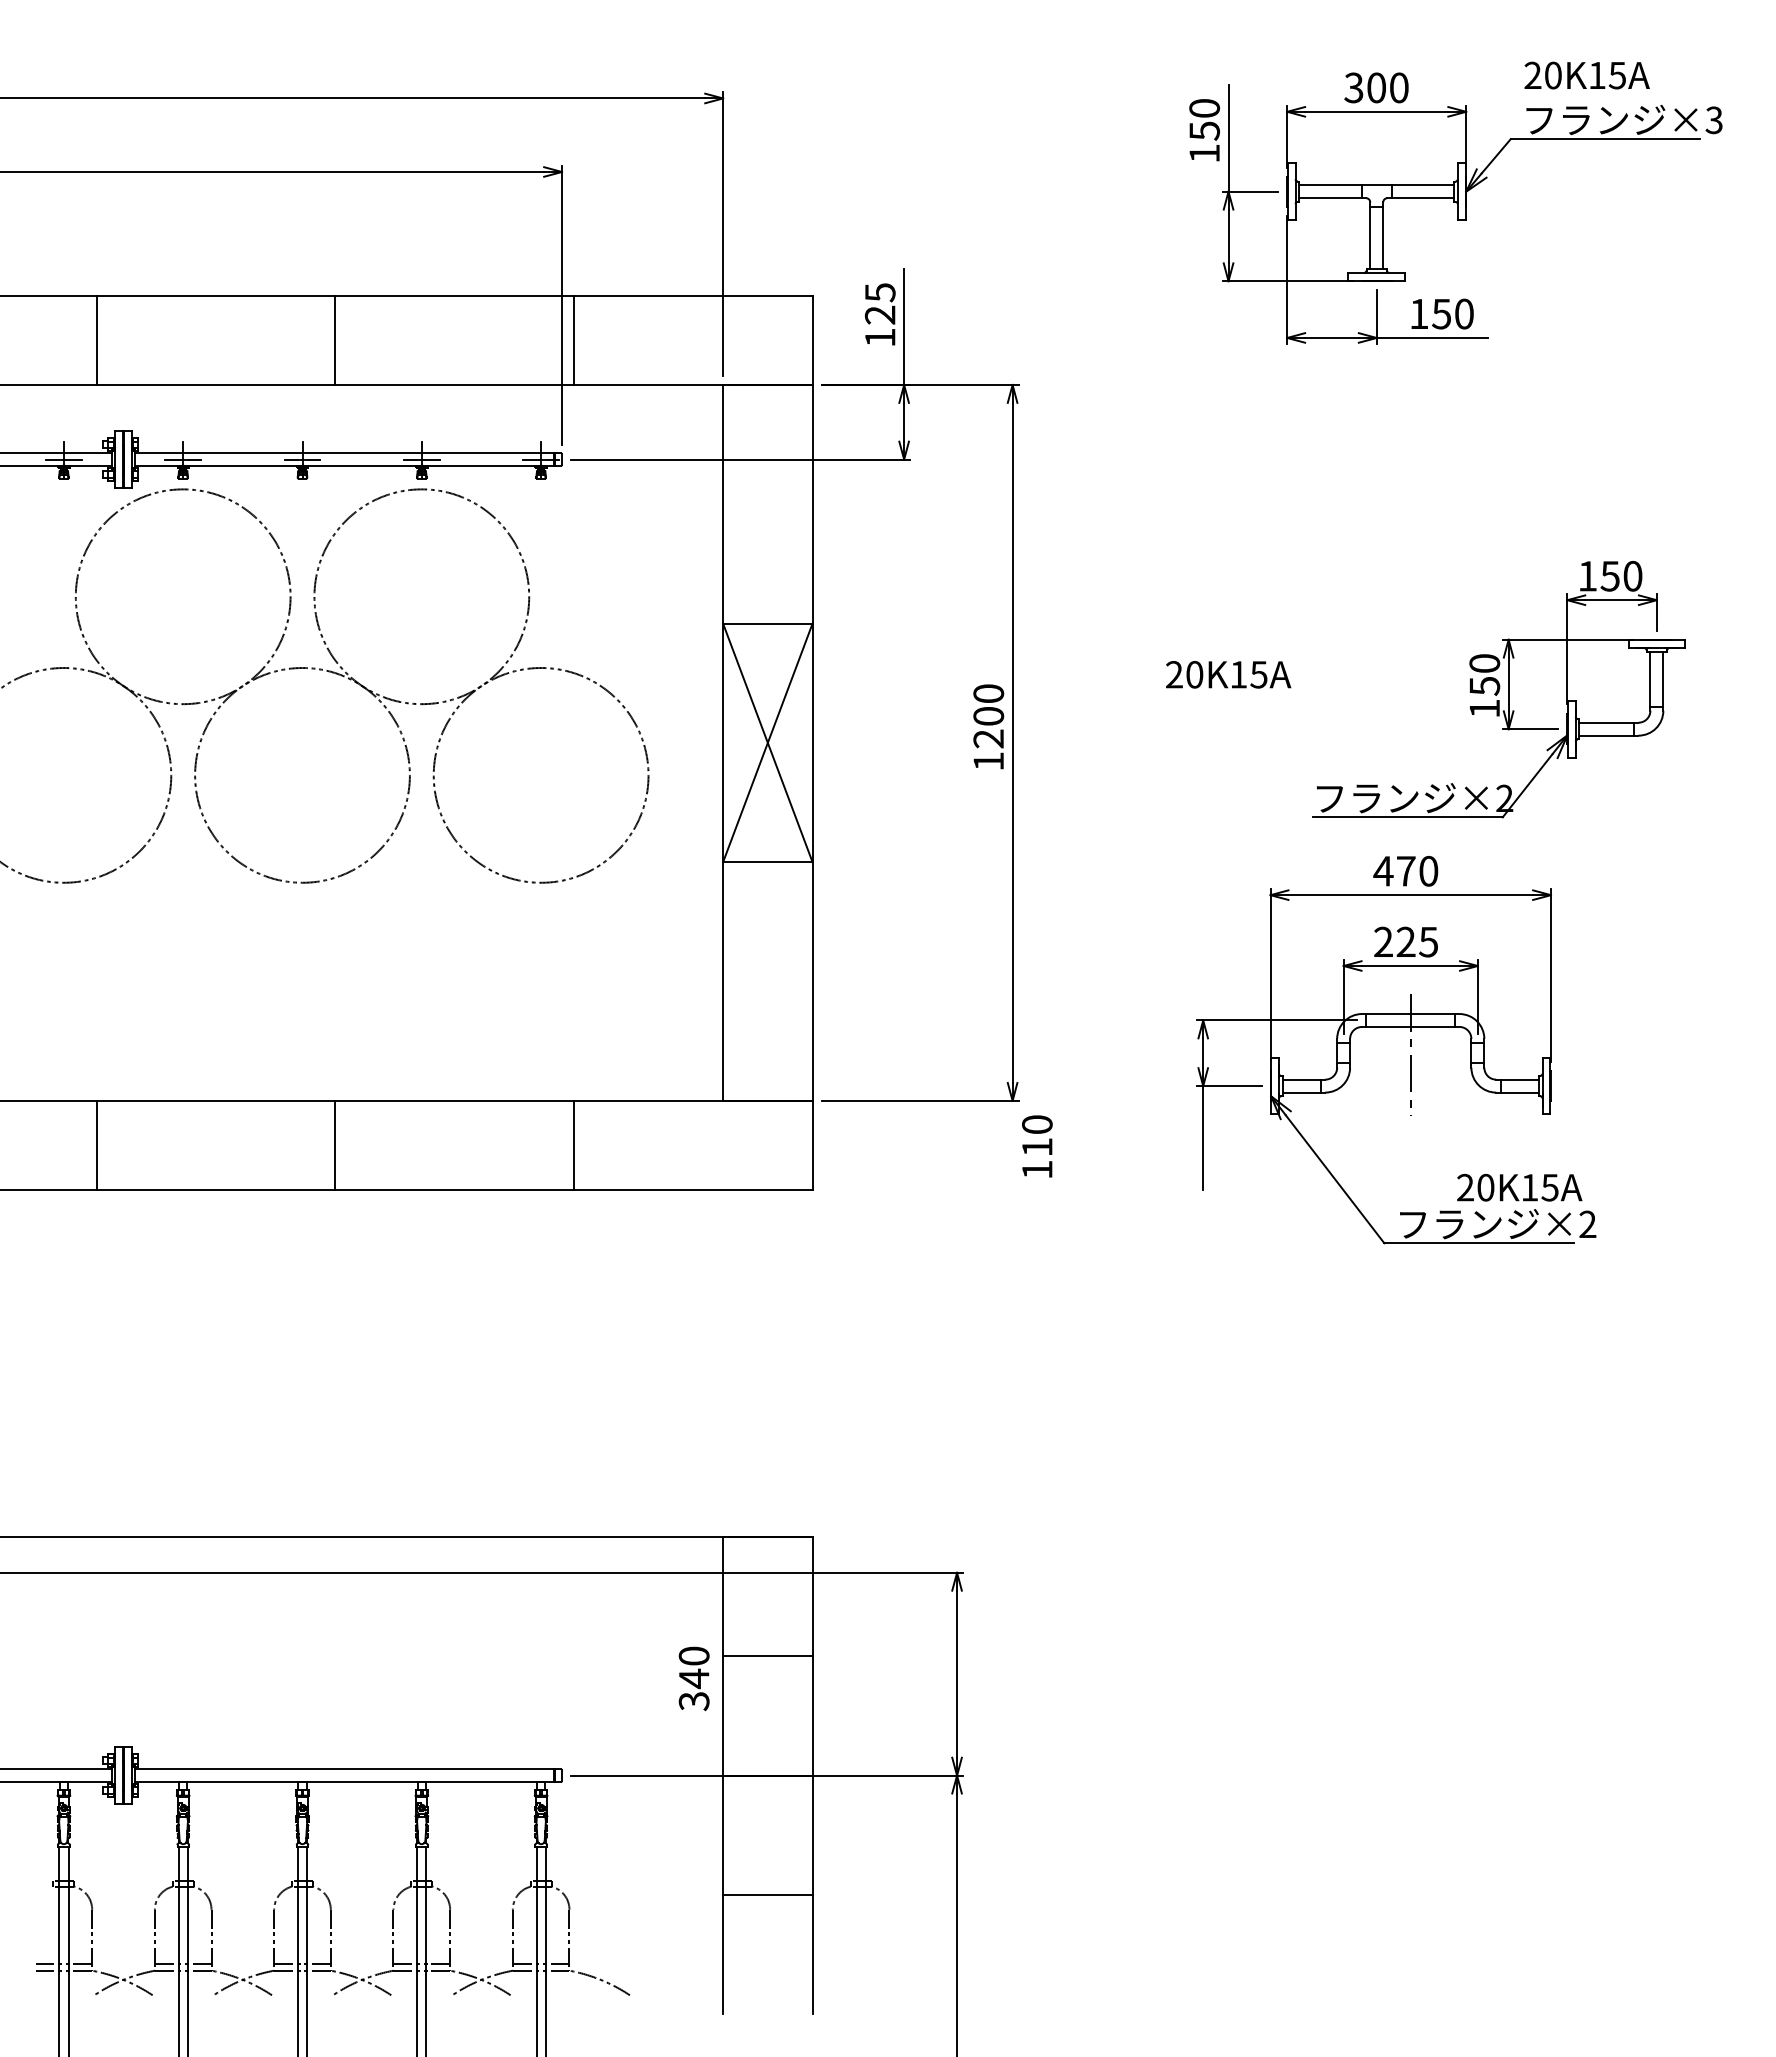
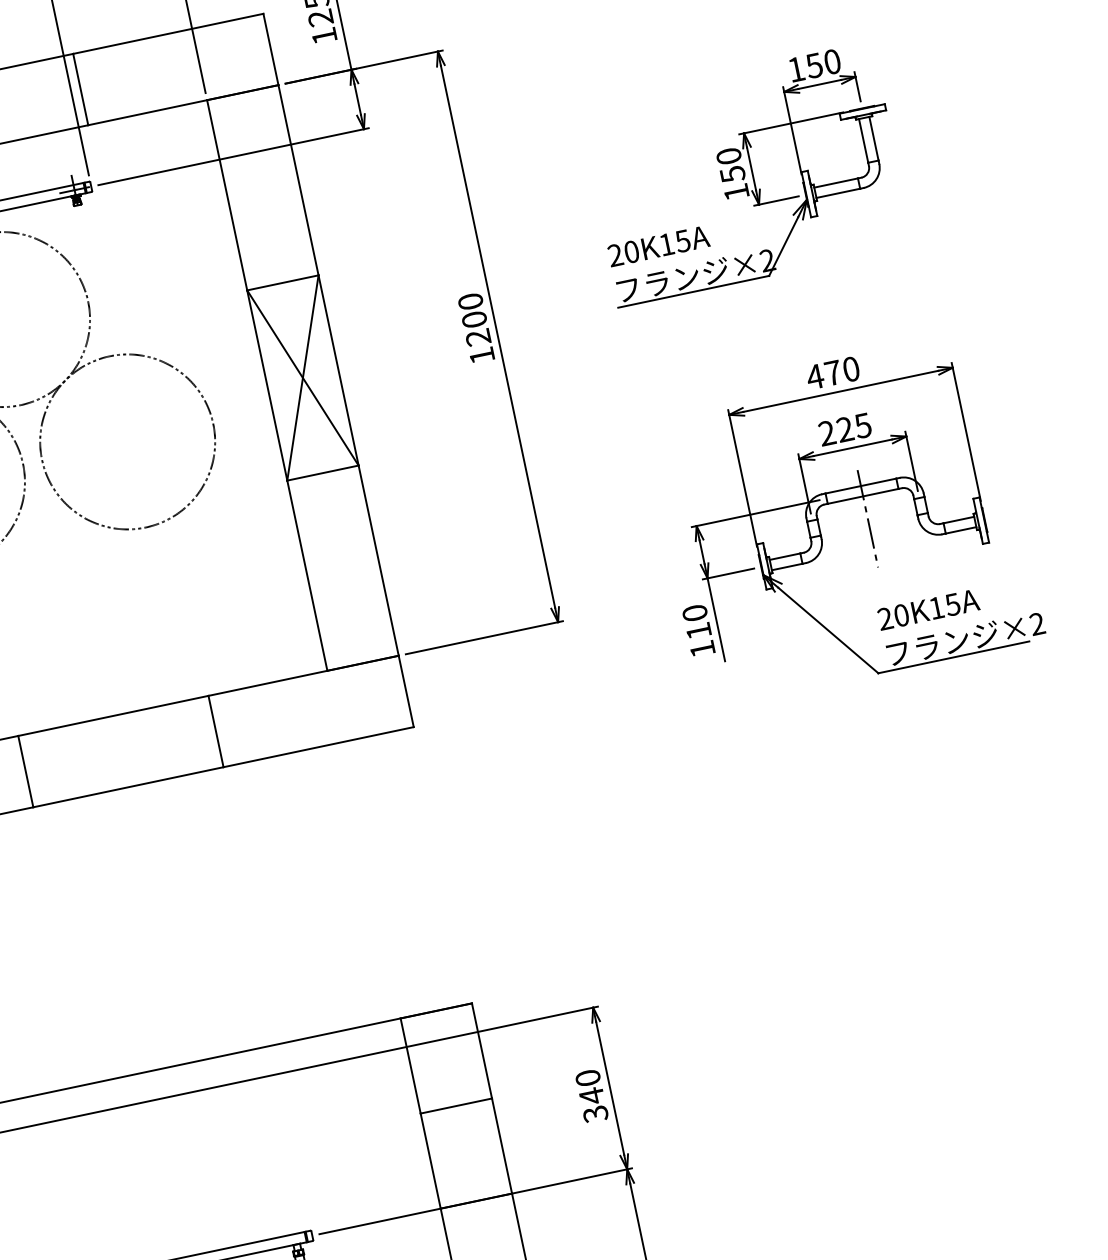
part: (1498, 689) -> (744, 174), moved
text: (1037, 1146) -> (698, 630), moved
text: (1519, 1187) -> (928, 609), moved
text: (693, 1678) -> (591, 1096), moved

